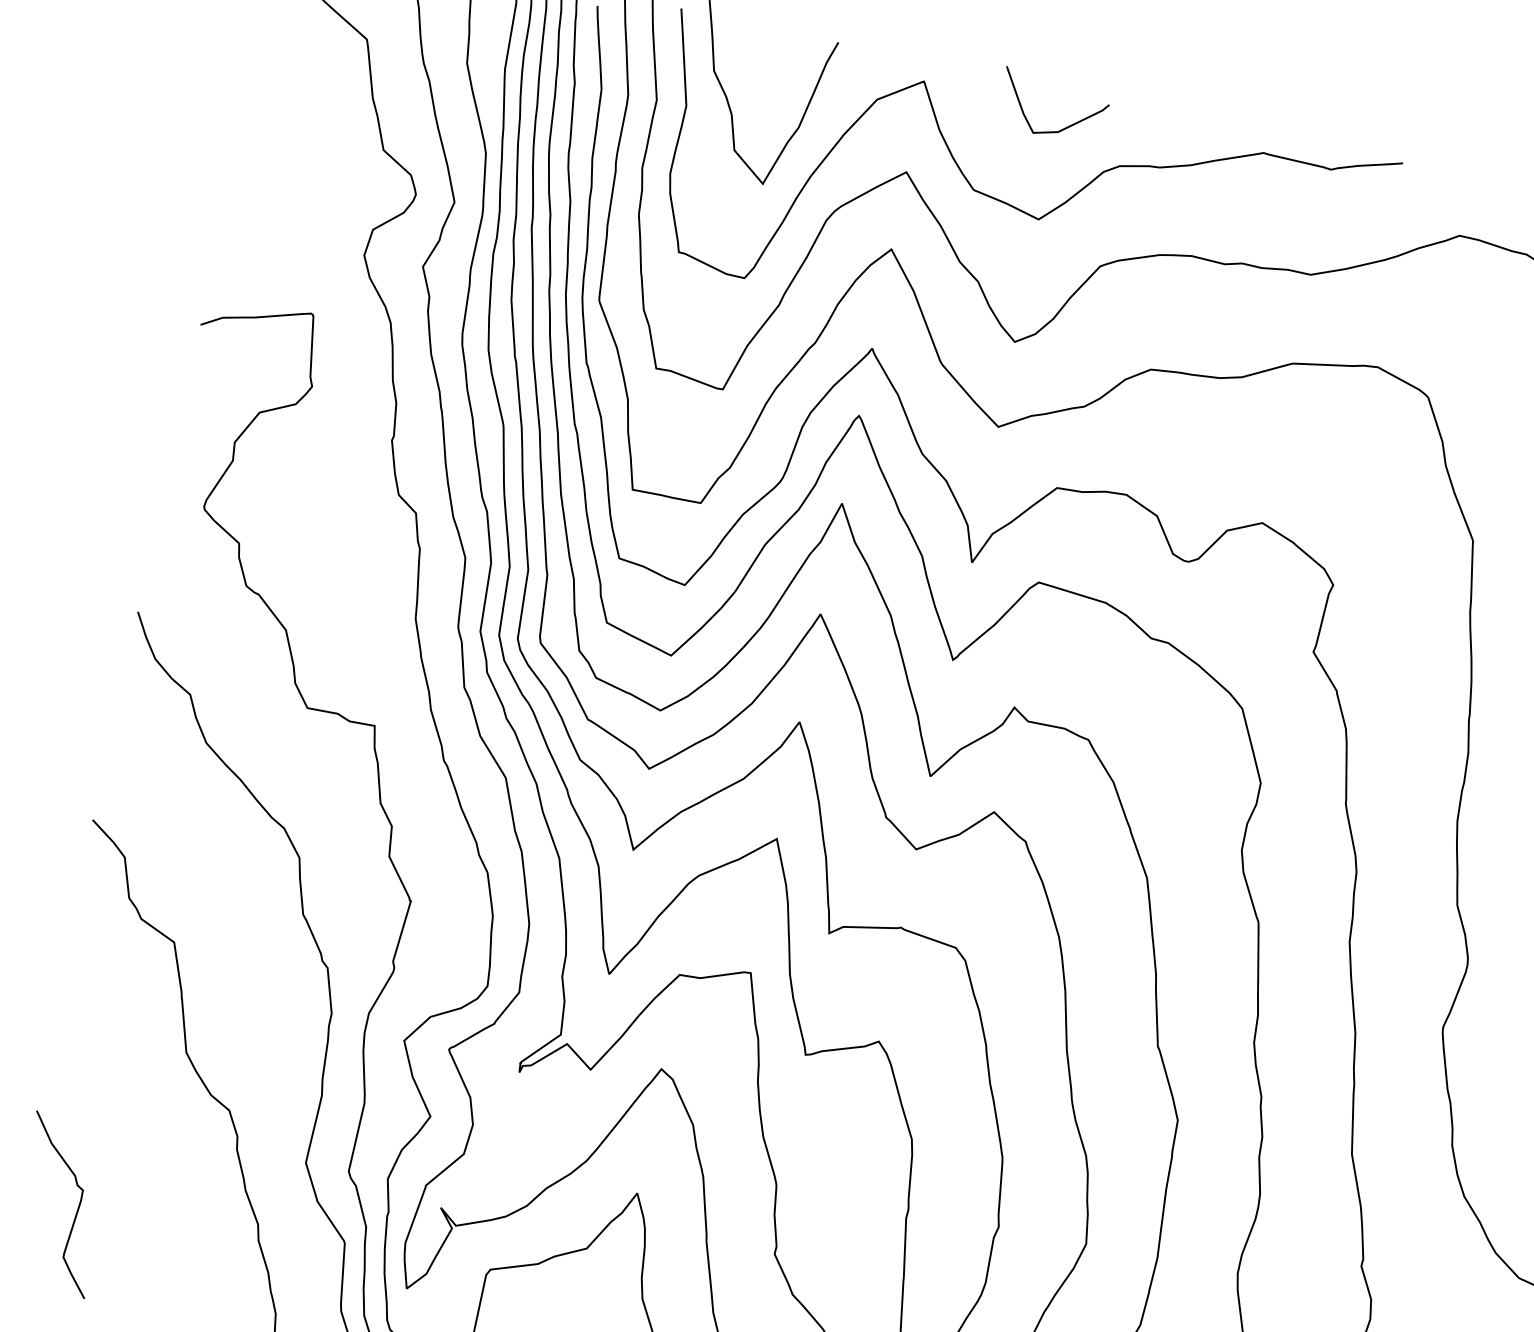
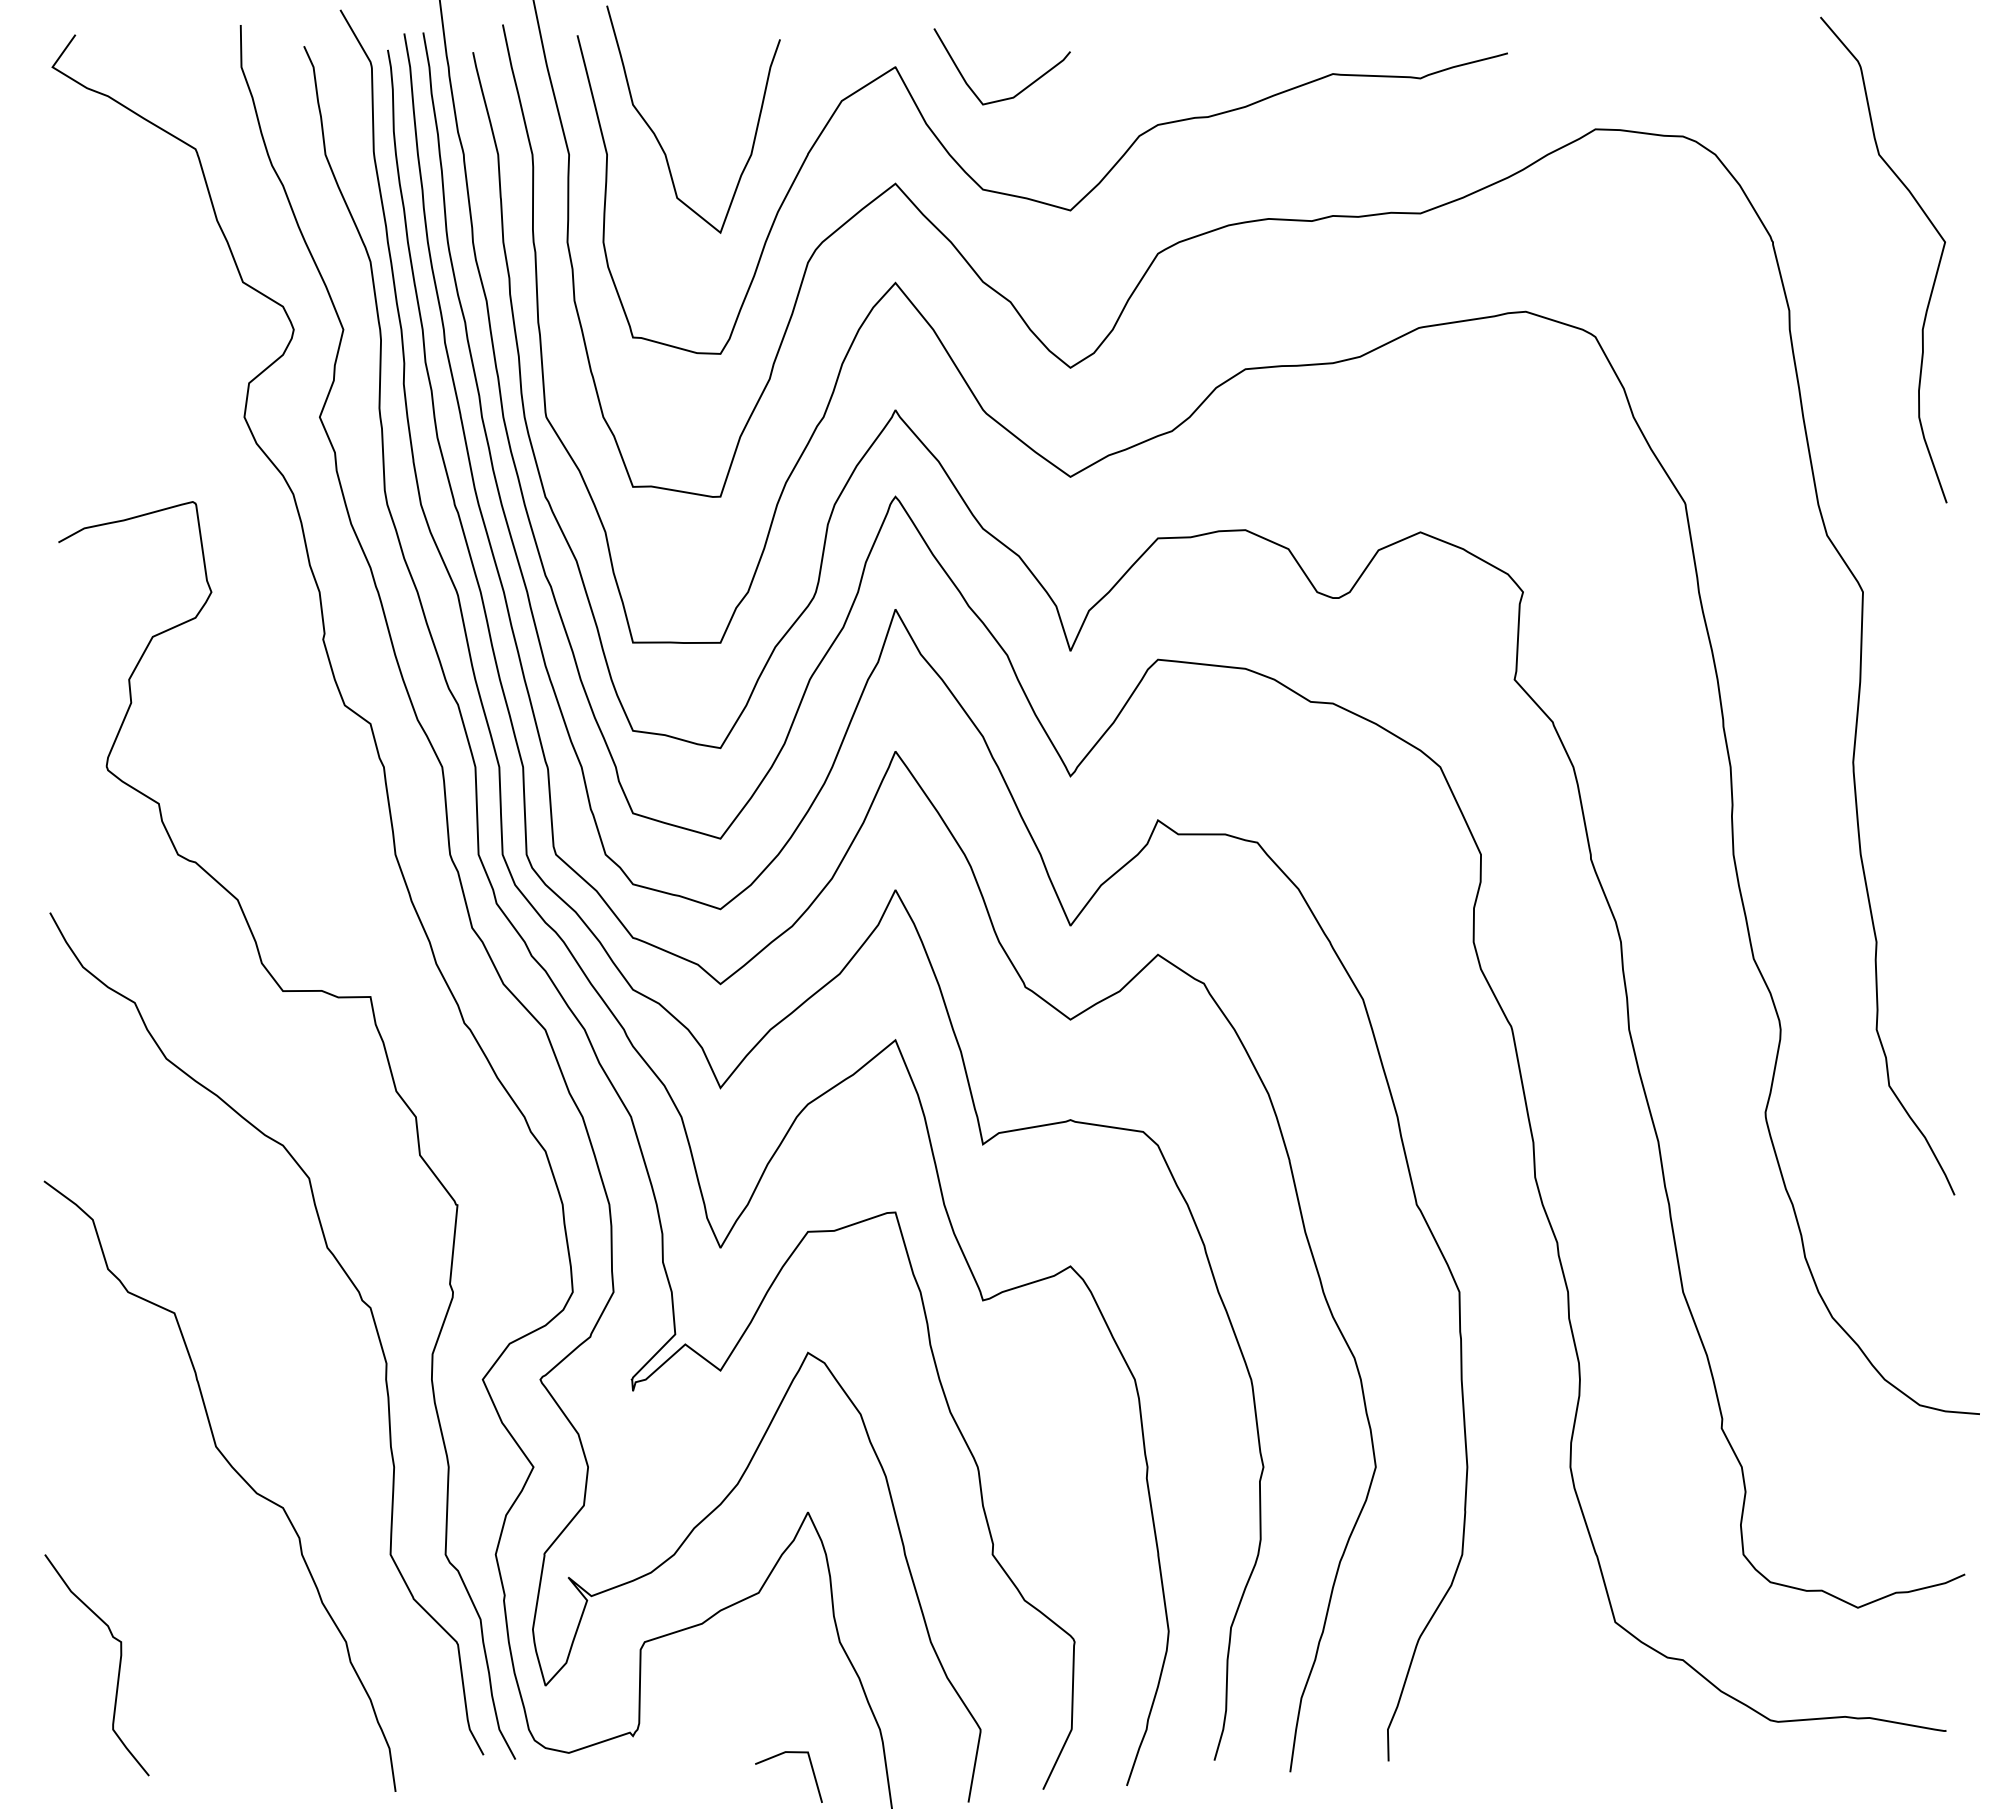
curve: (1063, 128) -> (1019, 91), moved

